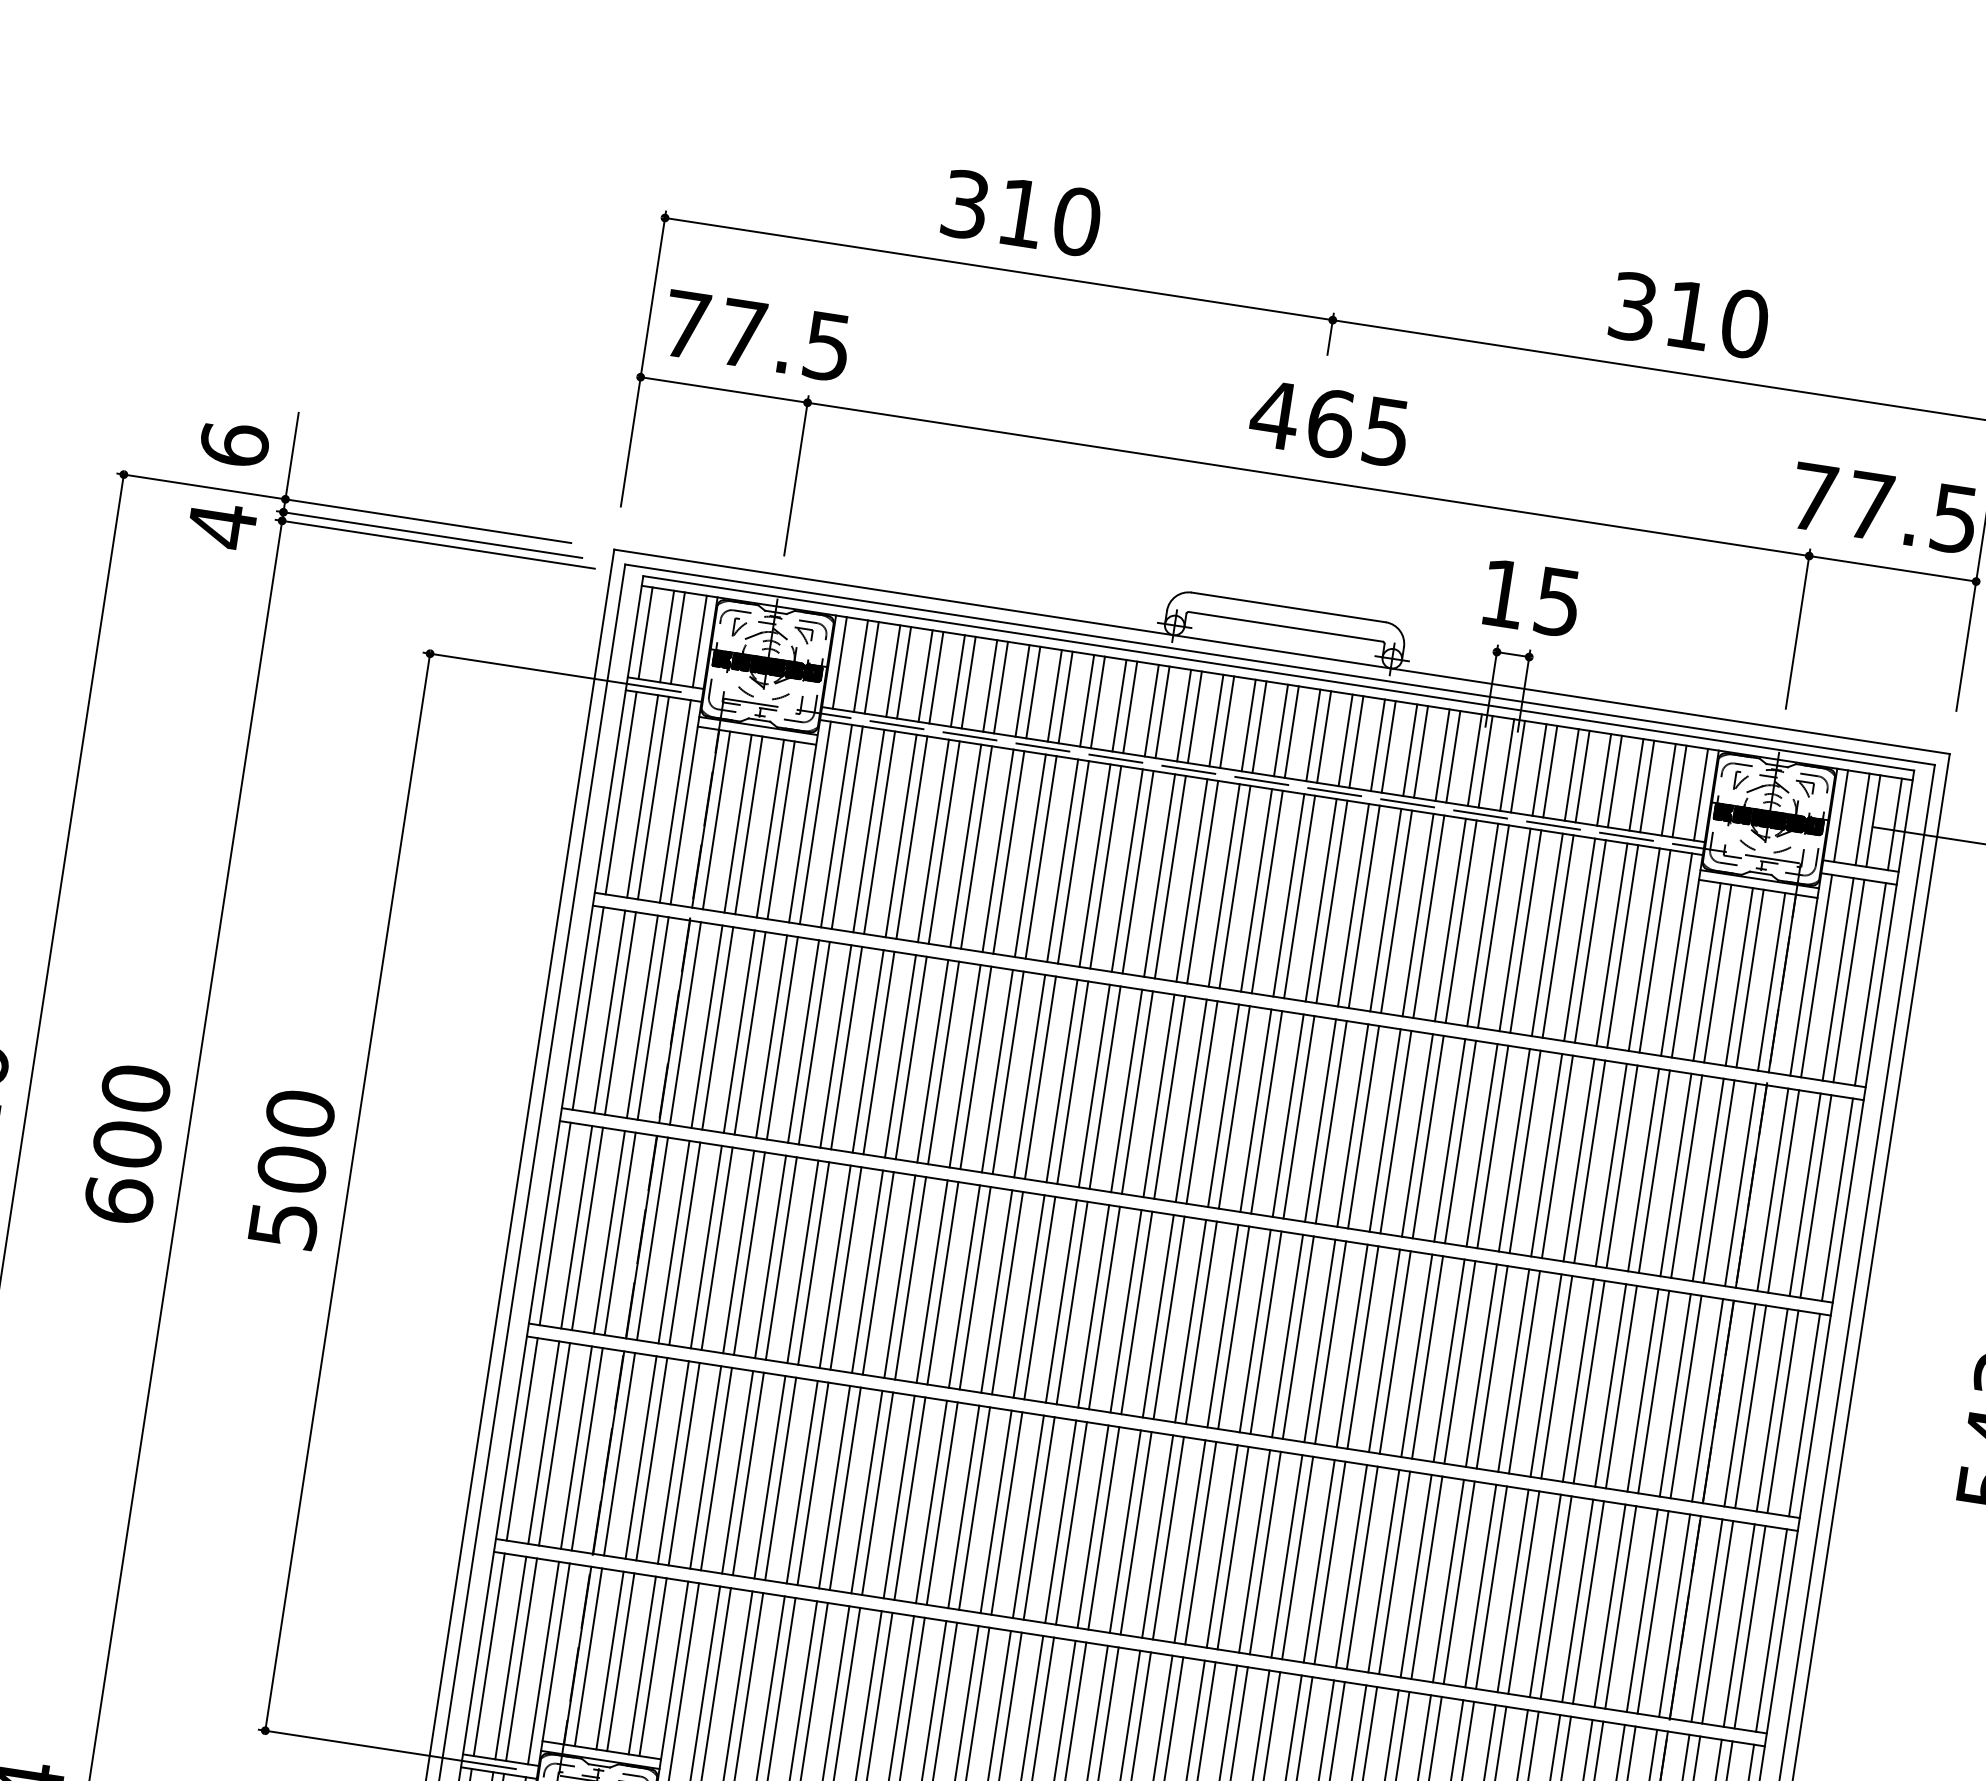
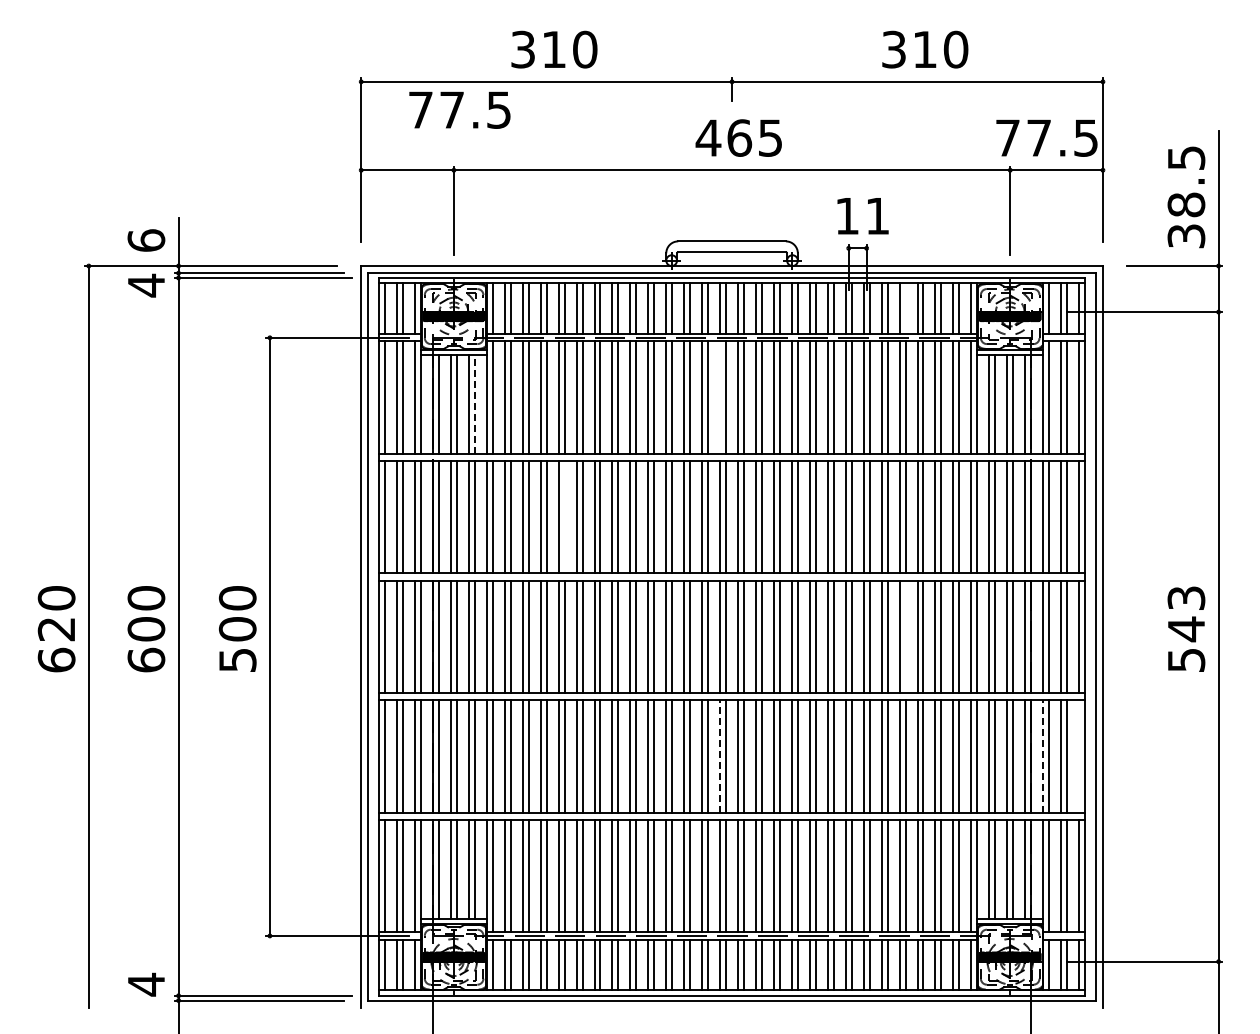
text: (756, 334) -> (459, 109), moved
text: (1557, 602) -> (877, 216), 15 -> 11
line: (1582, 776) -> (905, 308), removed
line: (781, 830) -> (475, 404), solid -> dashed
line: (1224, 885) -> (720, 397), removed
line: (911, 1058) -> (564, 517), removed
line: (1492, 1366) -> (905, 636), removed
line: (1126, 1531) -> (720, 756), solid -> dashed
line: (1707, 1620) -> (1043, 756), solid -> dashed
line: (1772, 1630) -> (1079, 756), removed

